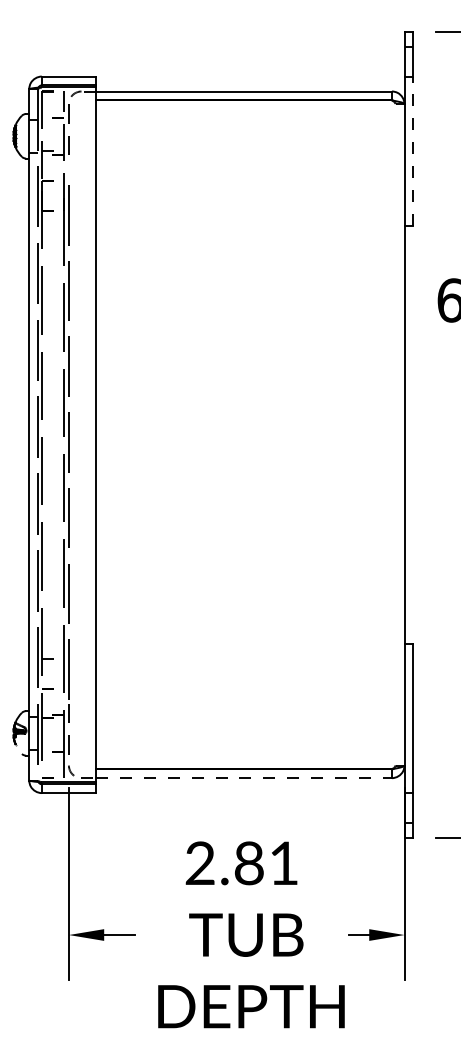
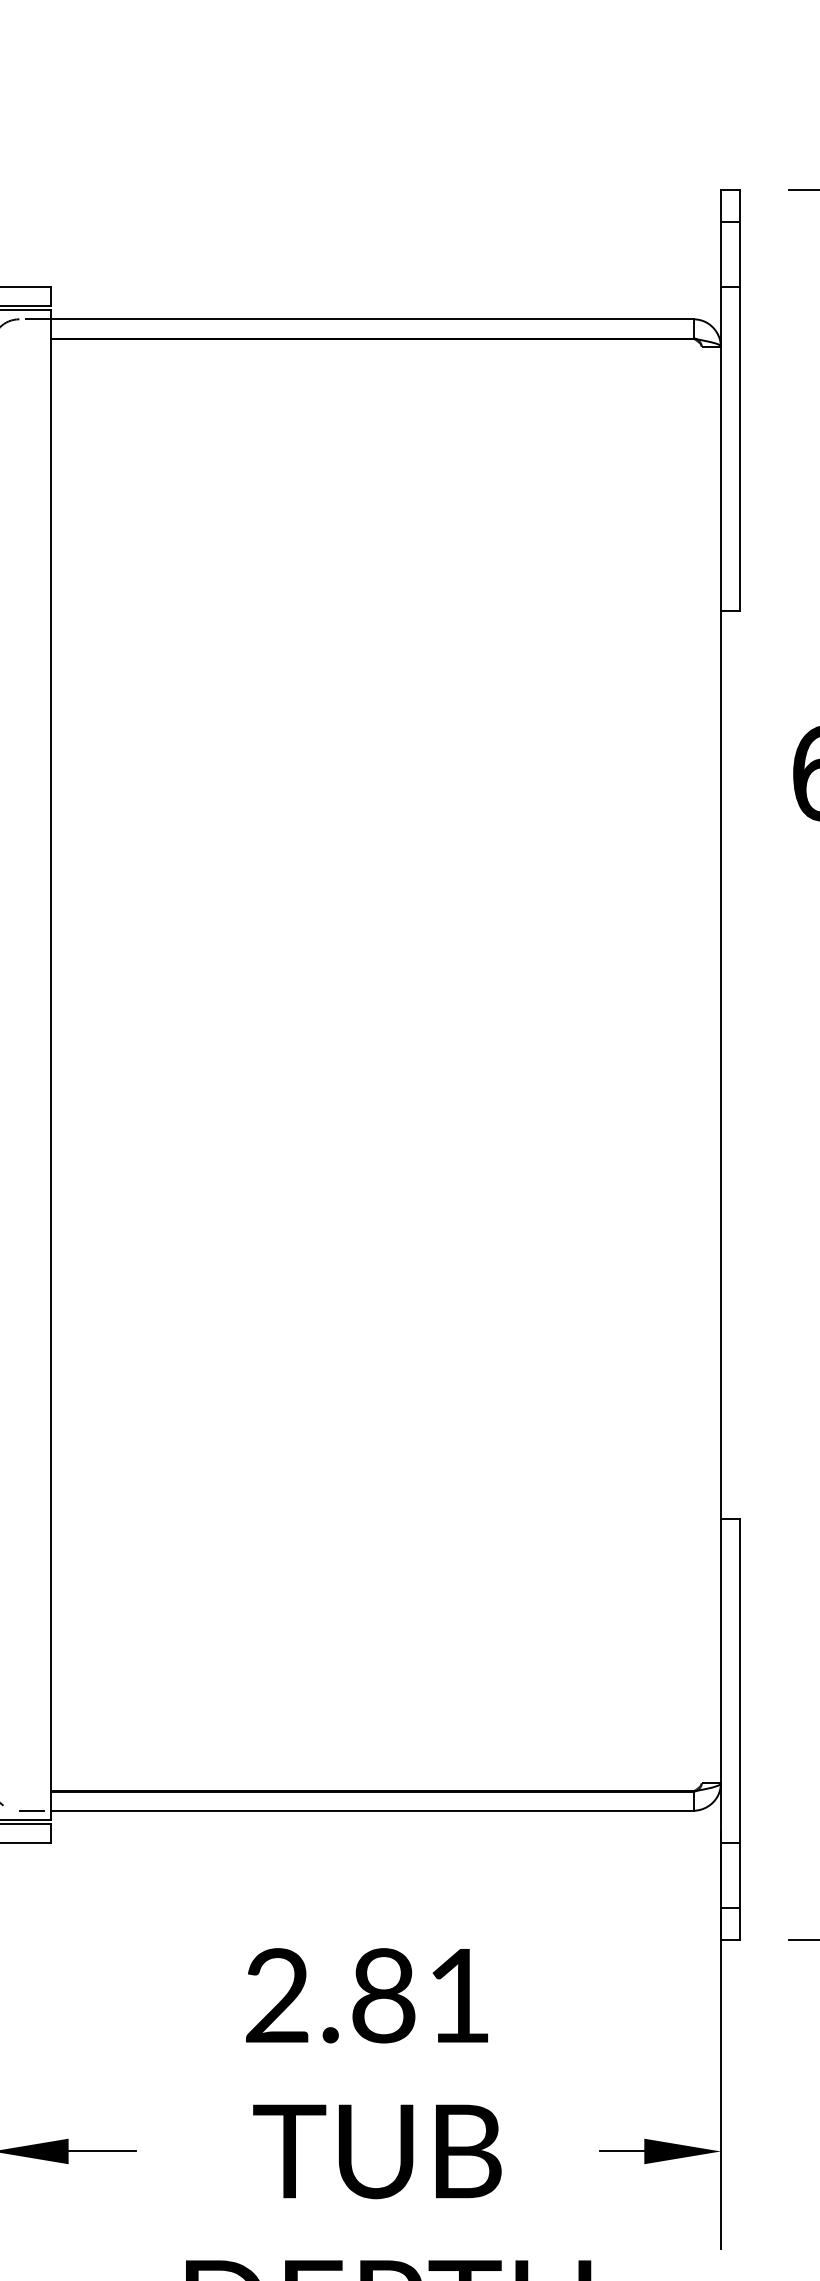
line: (413, 151) -> (740, 449), dashed -> solid
line: (244, 778) -> (373, 1811), dashed -> solid

